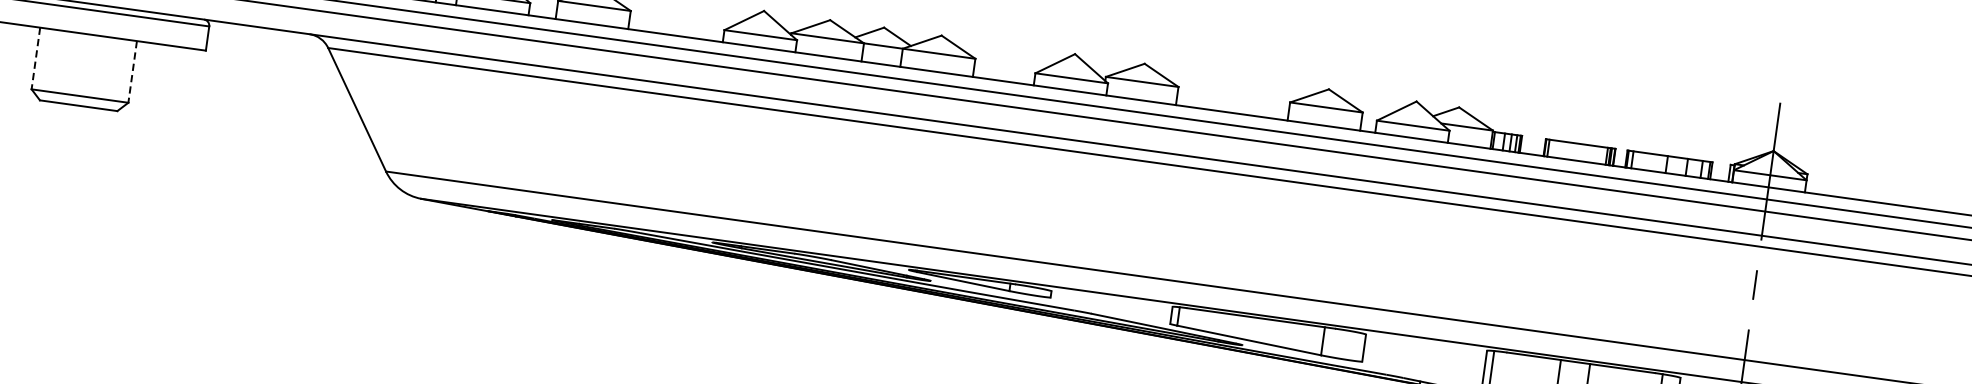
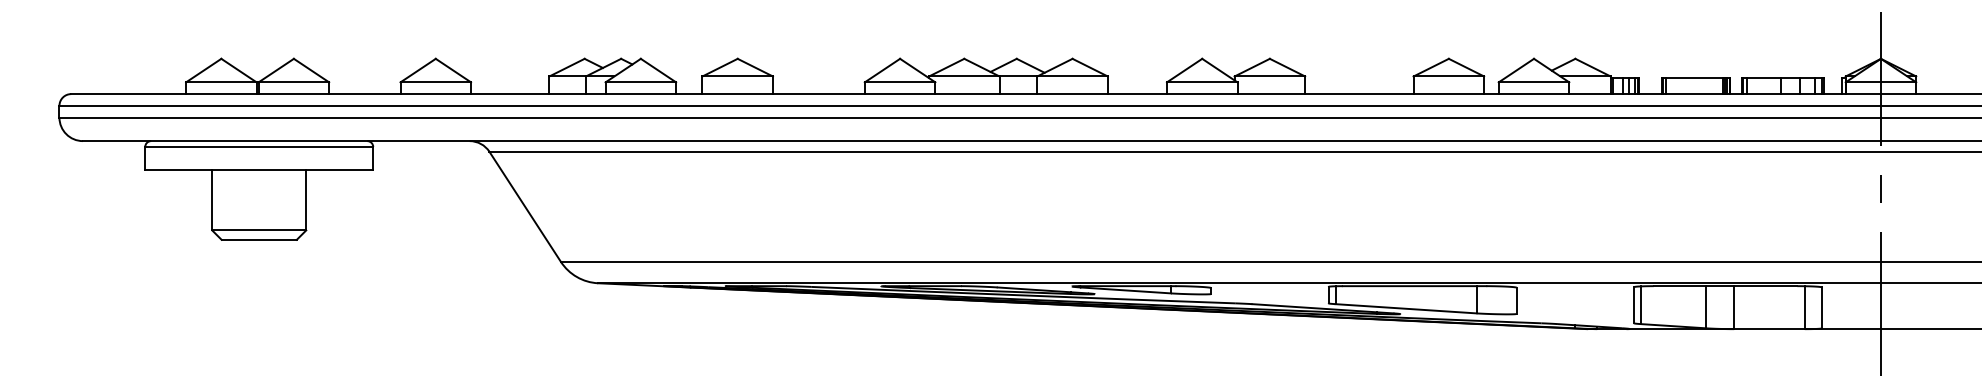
line: (36, 58) -> (212, 200), dashed -> solid
line: (132, 72) -> (306, 200), dashed -> solid

